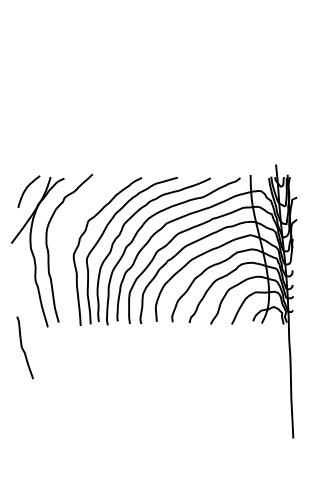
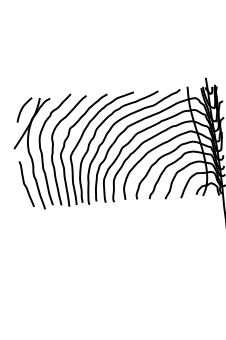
curve: (64, 248) -> (53, 150), added
curve: (23, 348) -> (25, 184), moved

